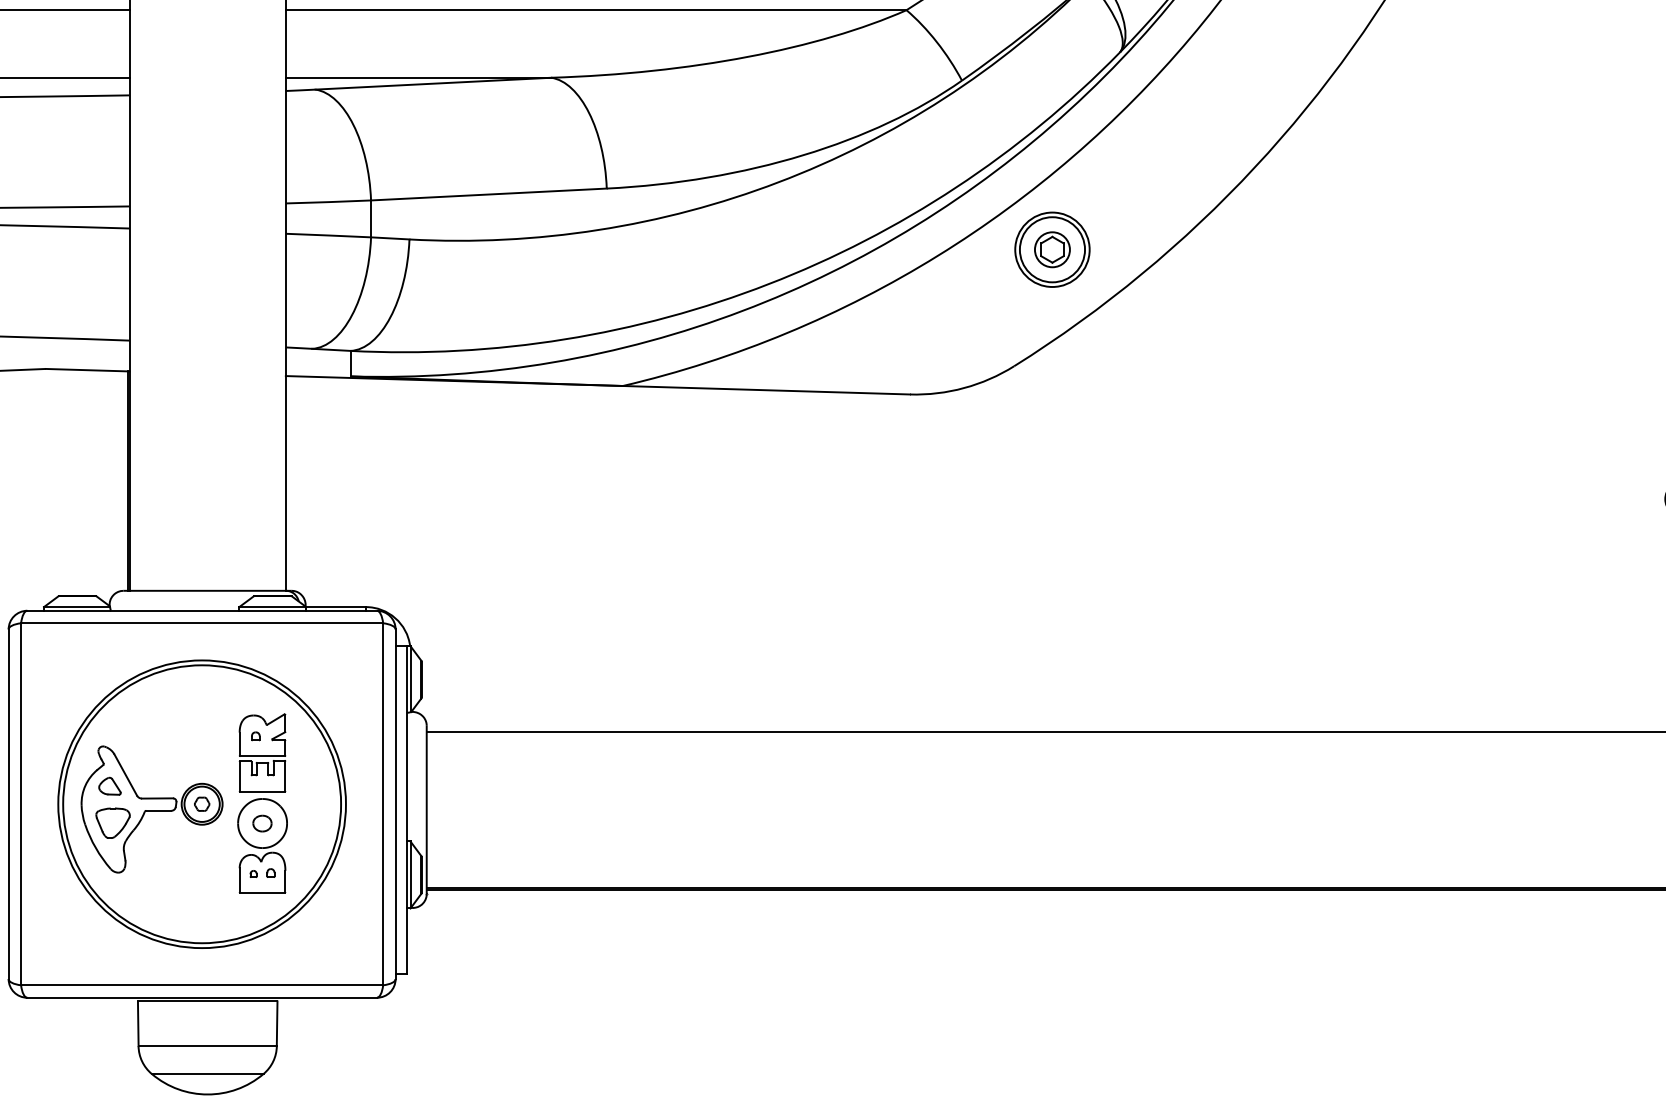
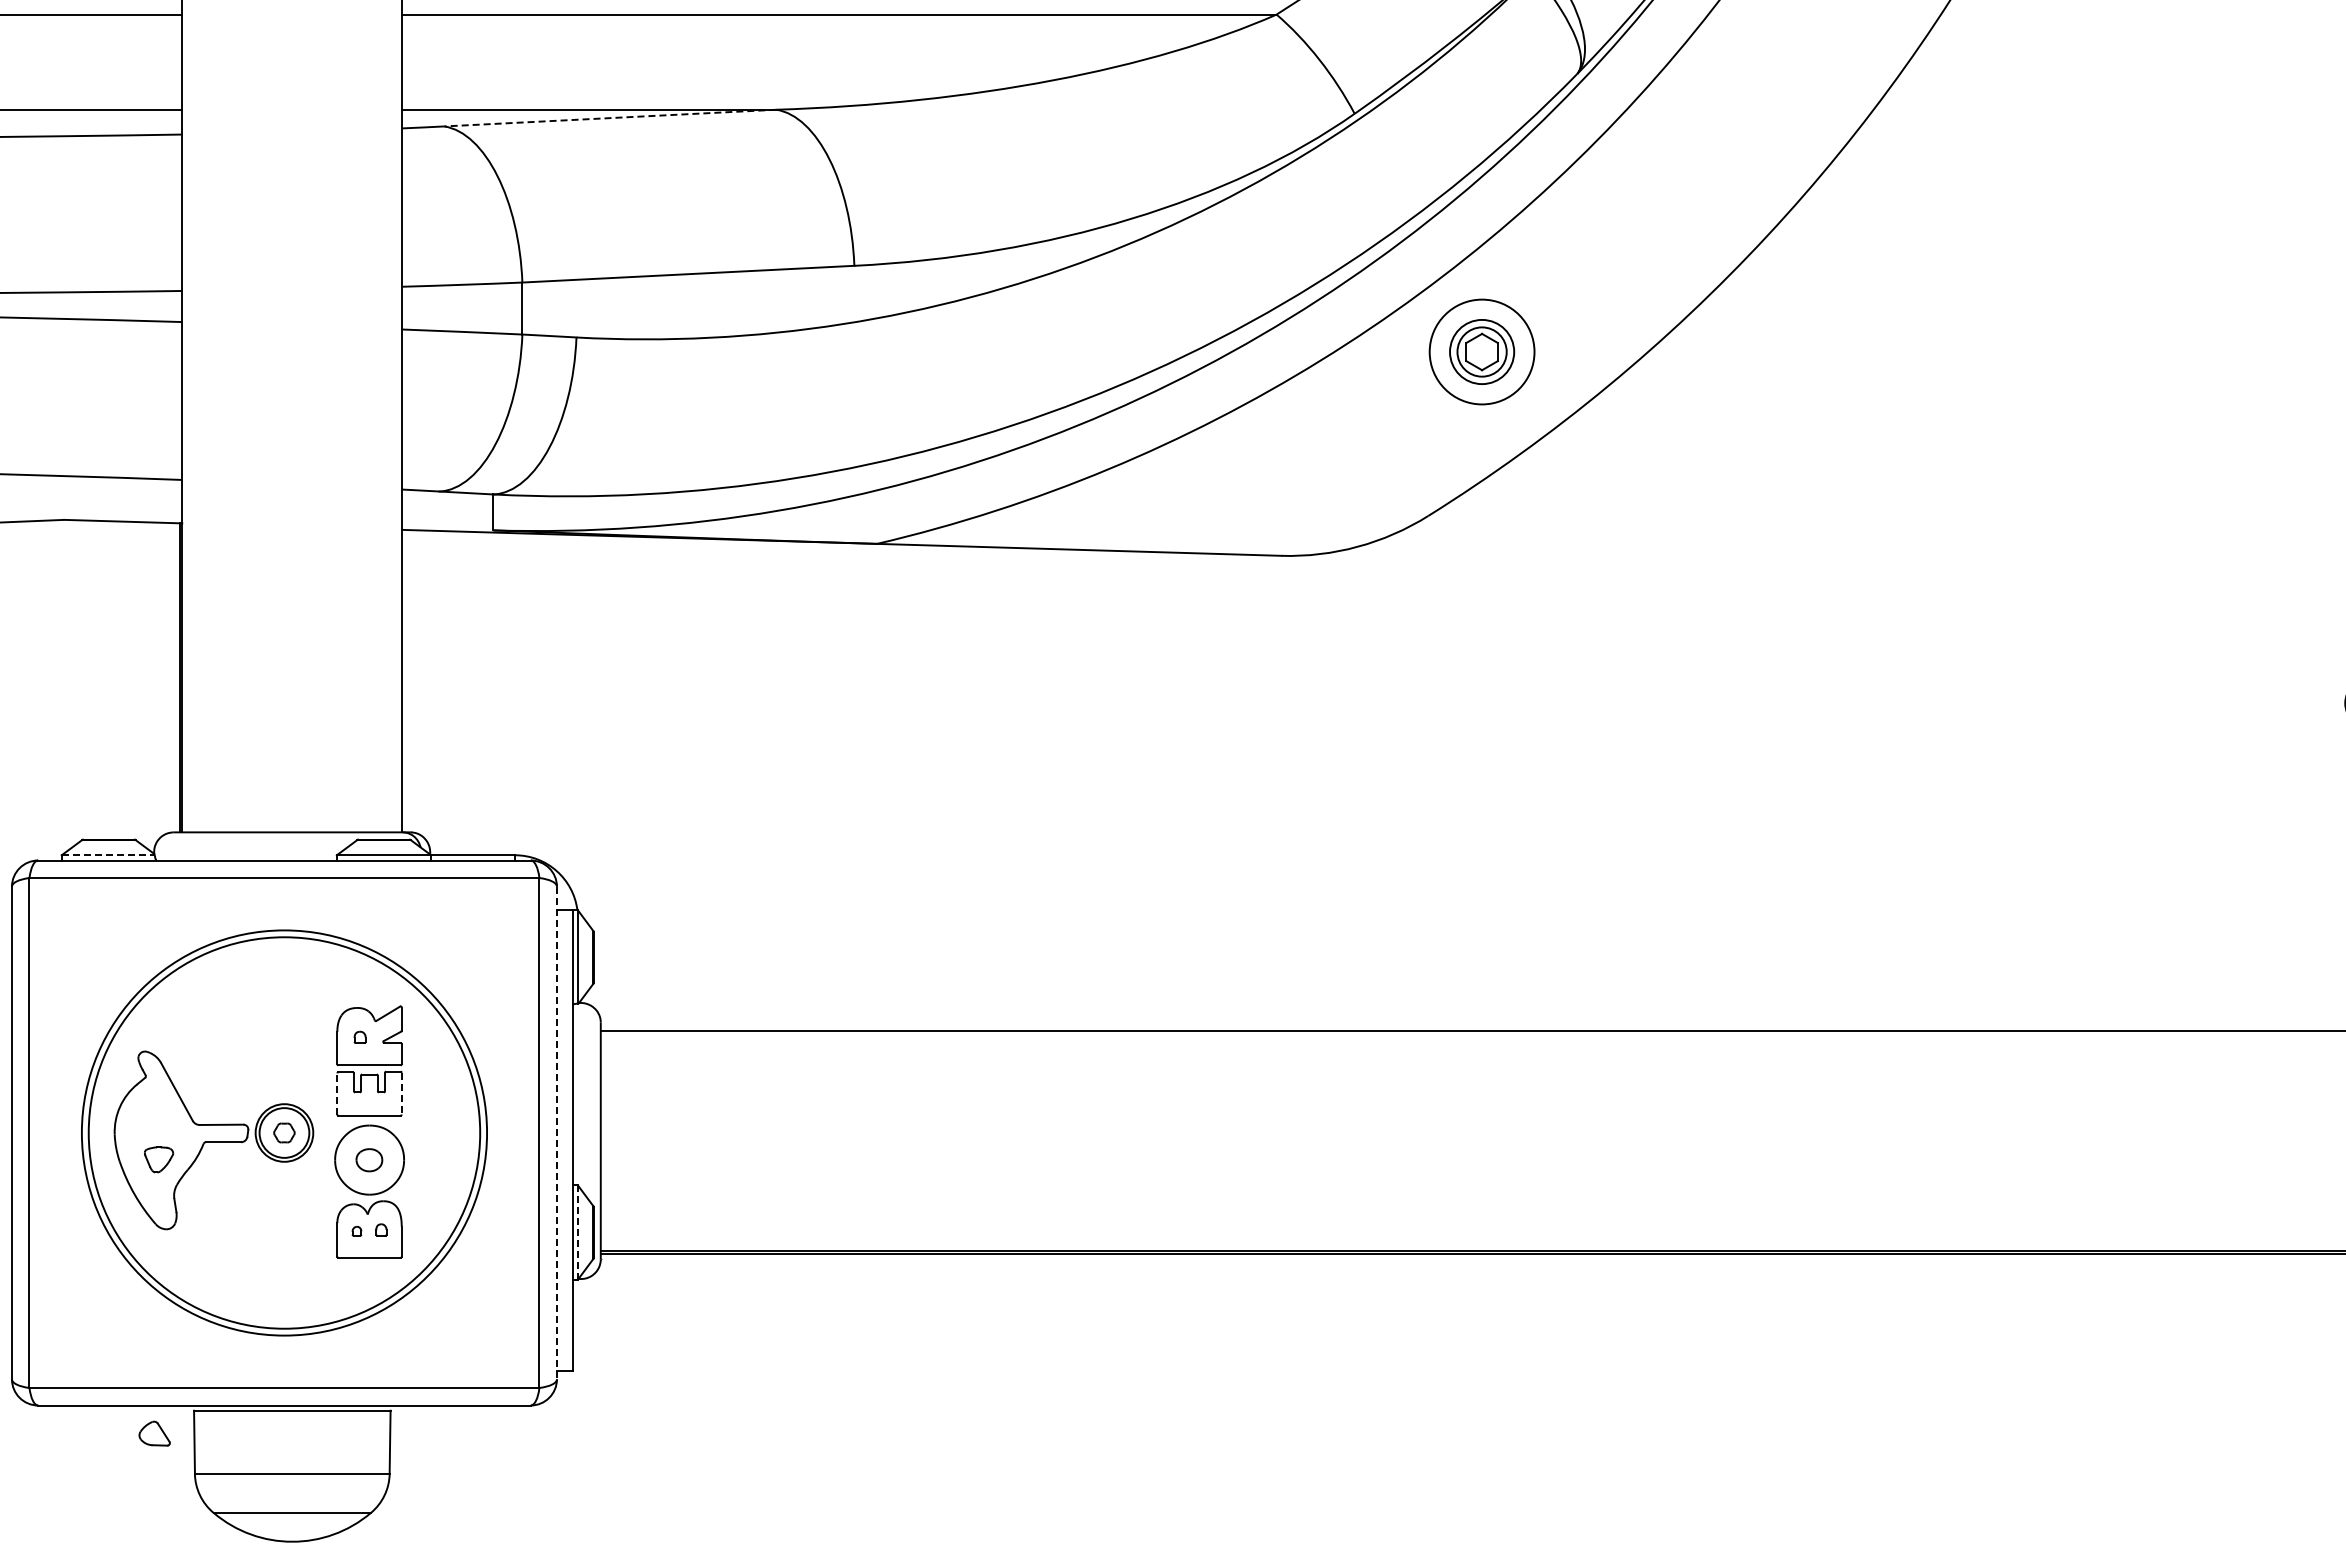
line: (432, 83) -> (609, 118), solid -> dashed
circle: (1052, 249) -> (1481, 351), size x0.7
line: (77, 607) -> (108, 855), solid -> dashed
line: (239, 776) -> (337, 1093), solid -> dashed
line: (285, 776) -> (401, 1093), solid -> dashed
part: (109, 786) -> (154, 1433), moved
line: (395, 804) -> (556, 1133), solid -> dashed
part: (112, 823) -> (158, 1159), size x0.6
line: (410, 875) -> (577, 1233), solid -> dashed

